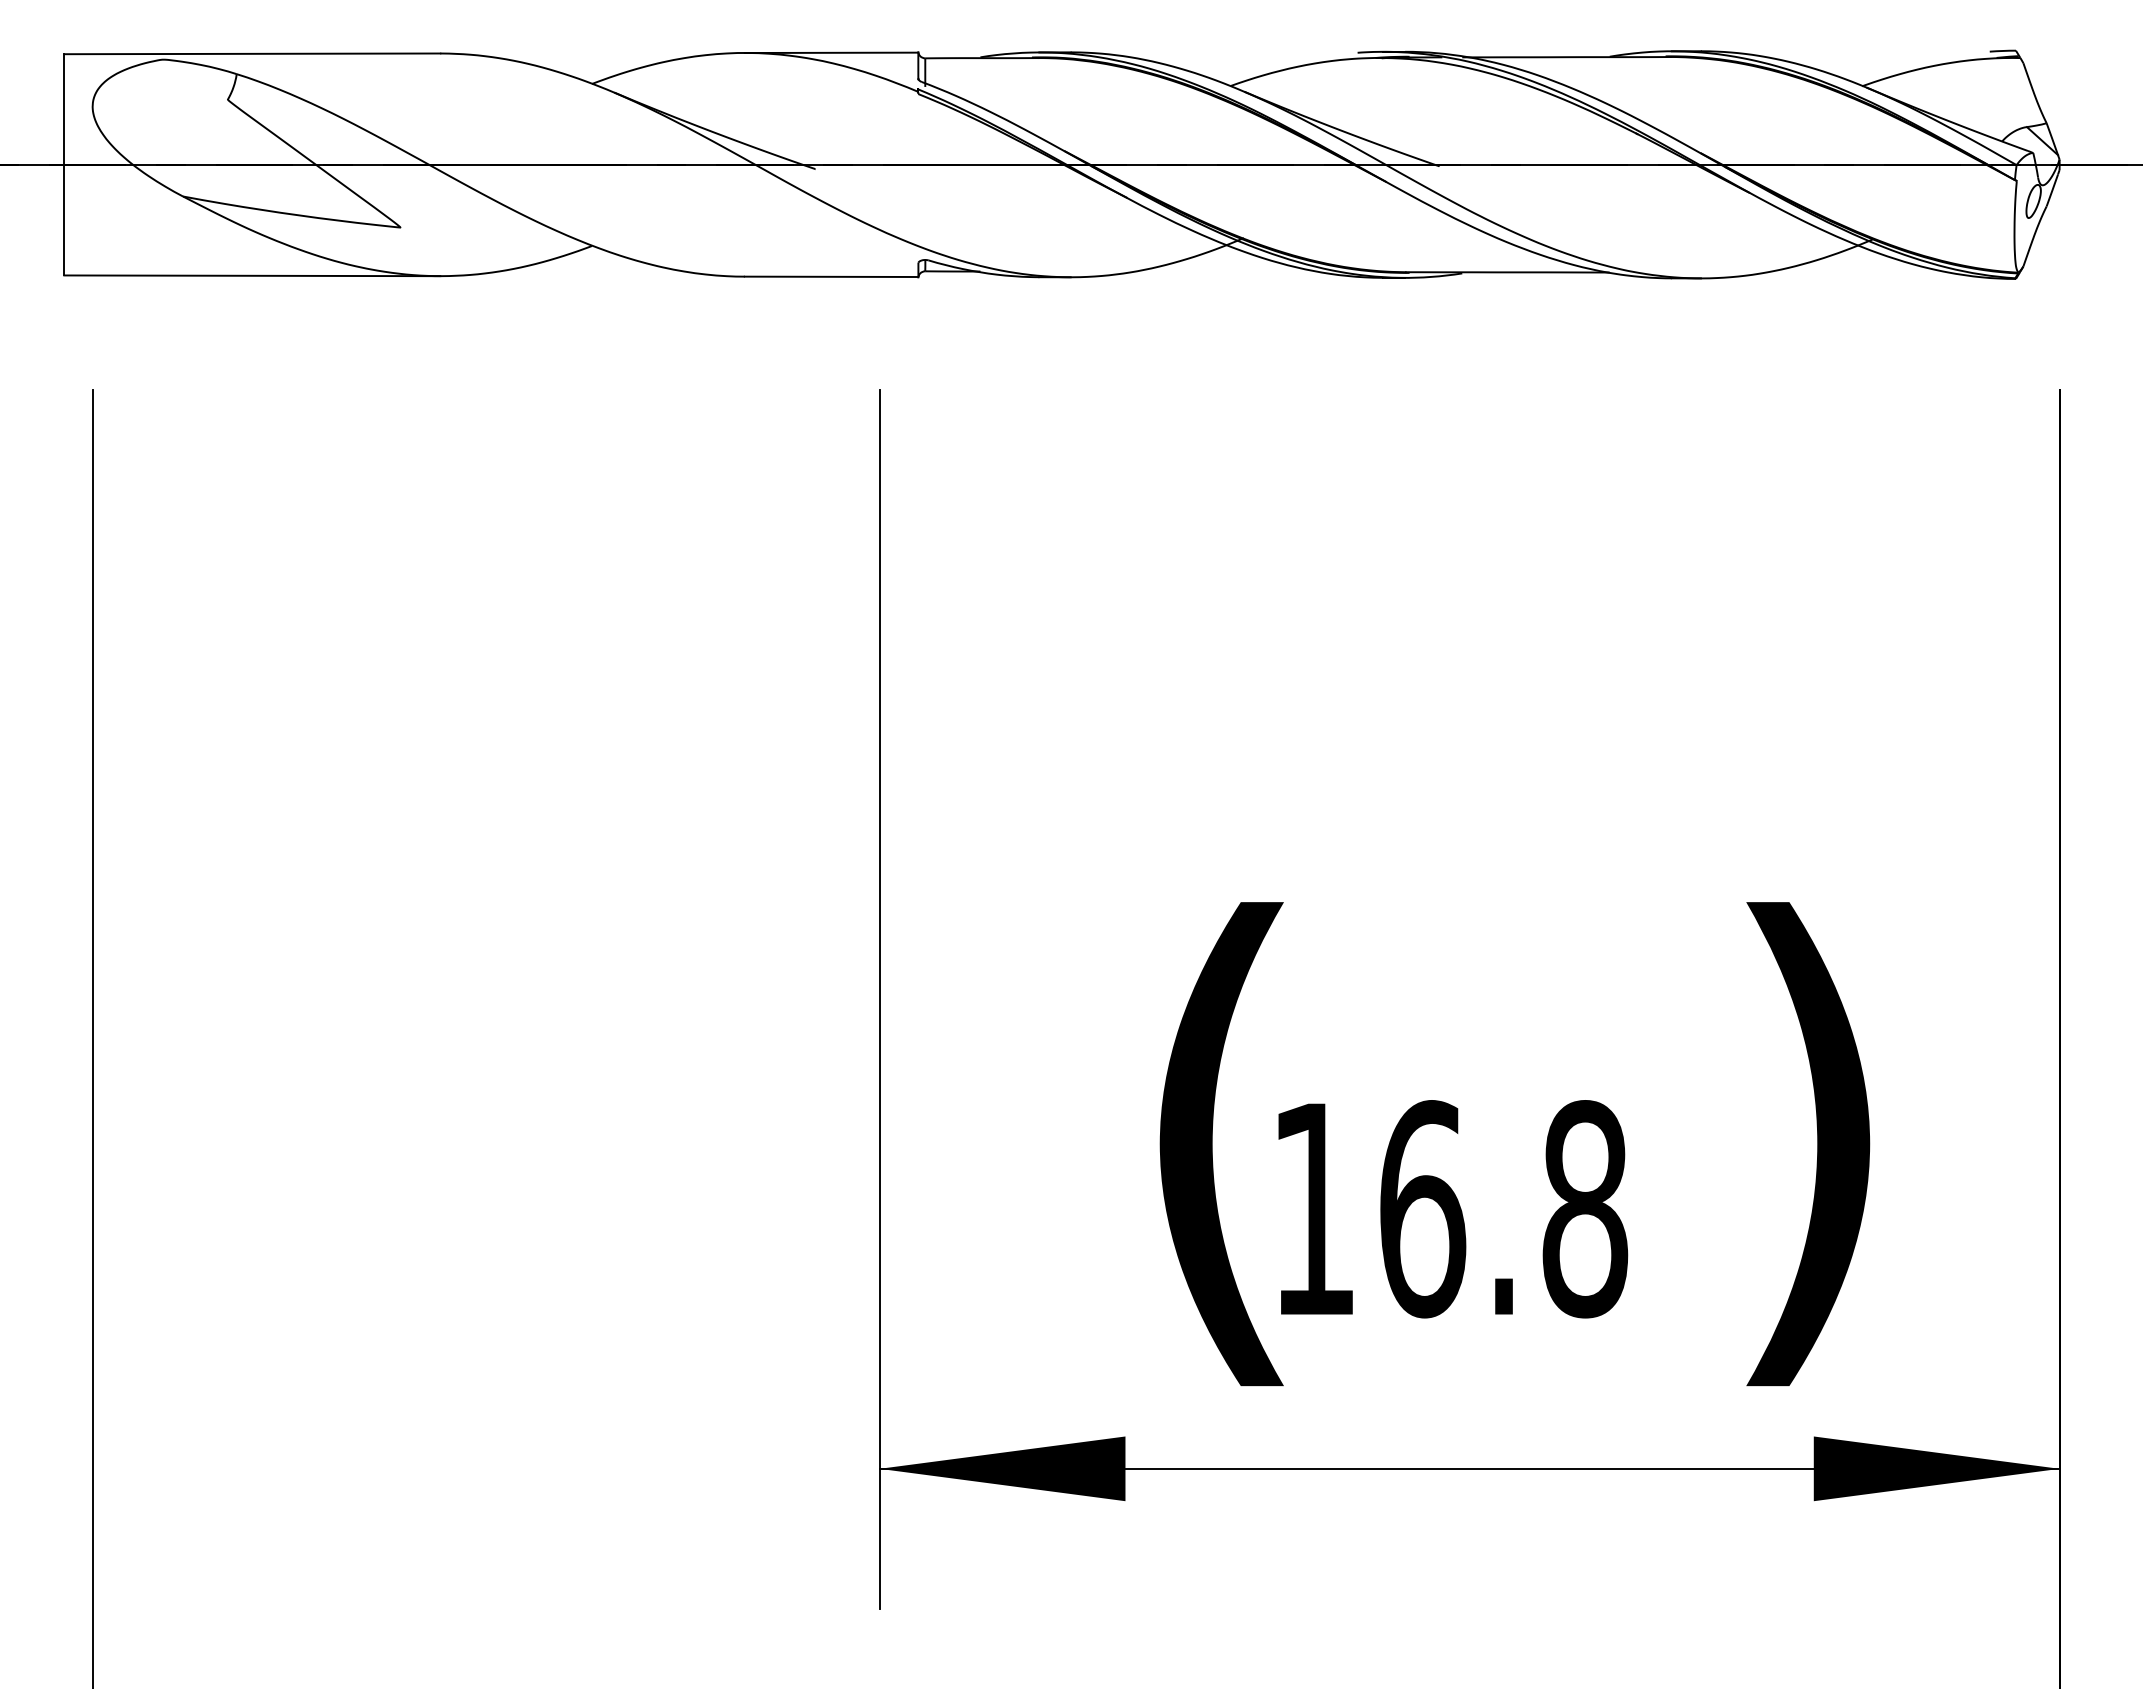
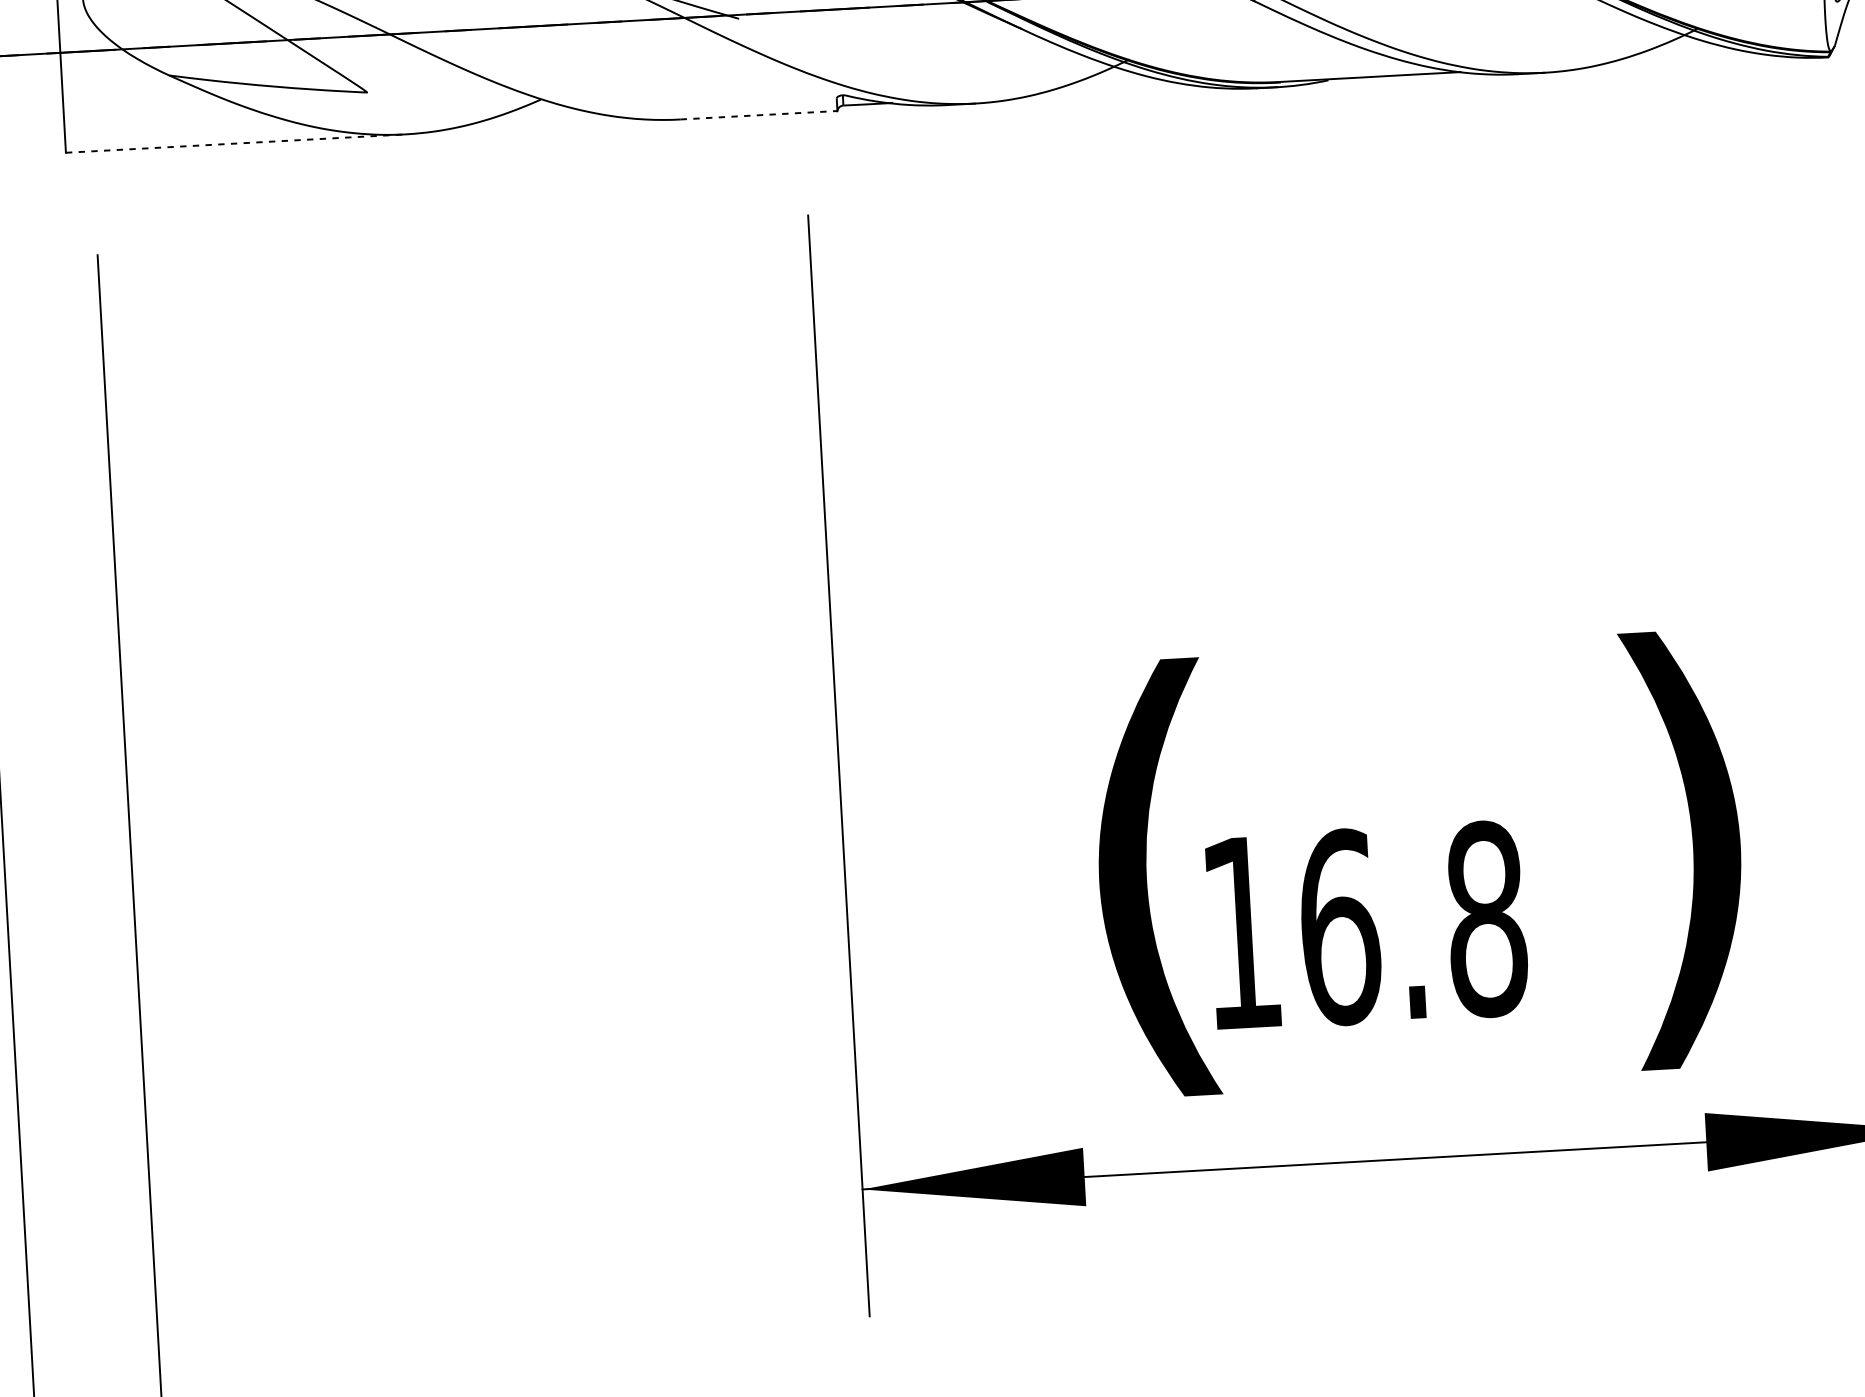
line: (252, 275) -> (235, 143), solid -> dashed
line: (831, 276) -> (758, 114), solid -> dashed

